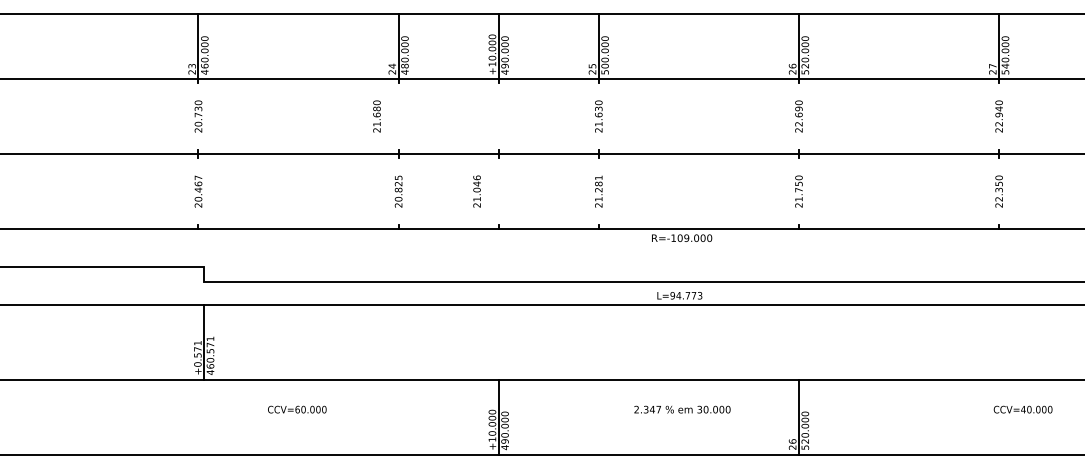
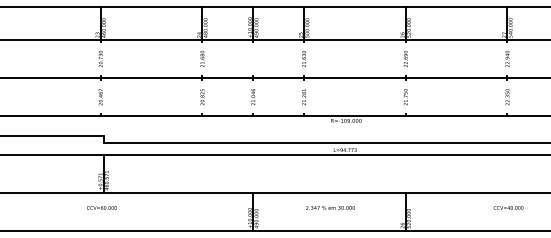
text: (377, 115) -> (202, 58), moved
text: (477, 192) -> (253, 97), moved
text: (296, 408) -> (101, 207), moved
text: (682, 408) -> (330, 207), moved
text: (1022, 408) -> (508, 207), moved

